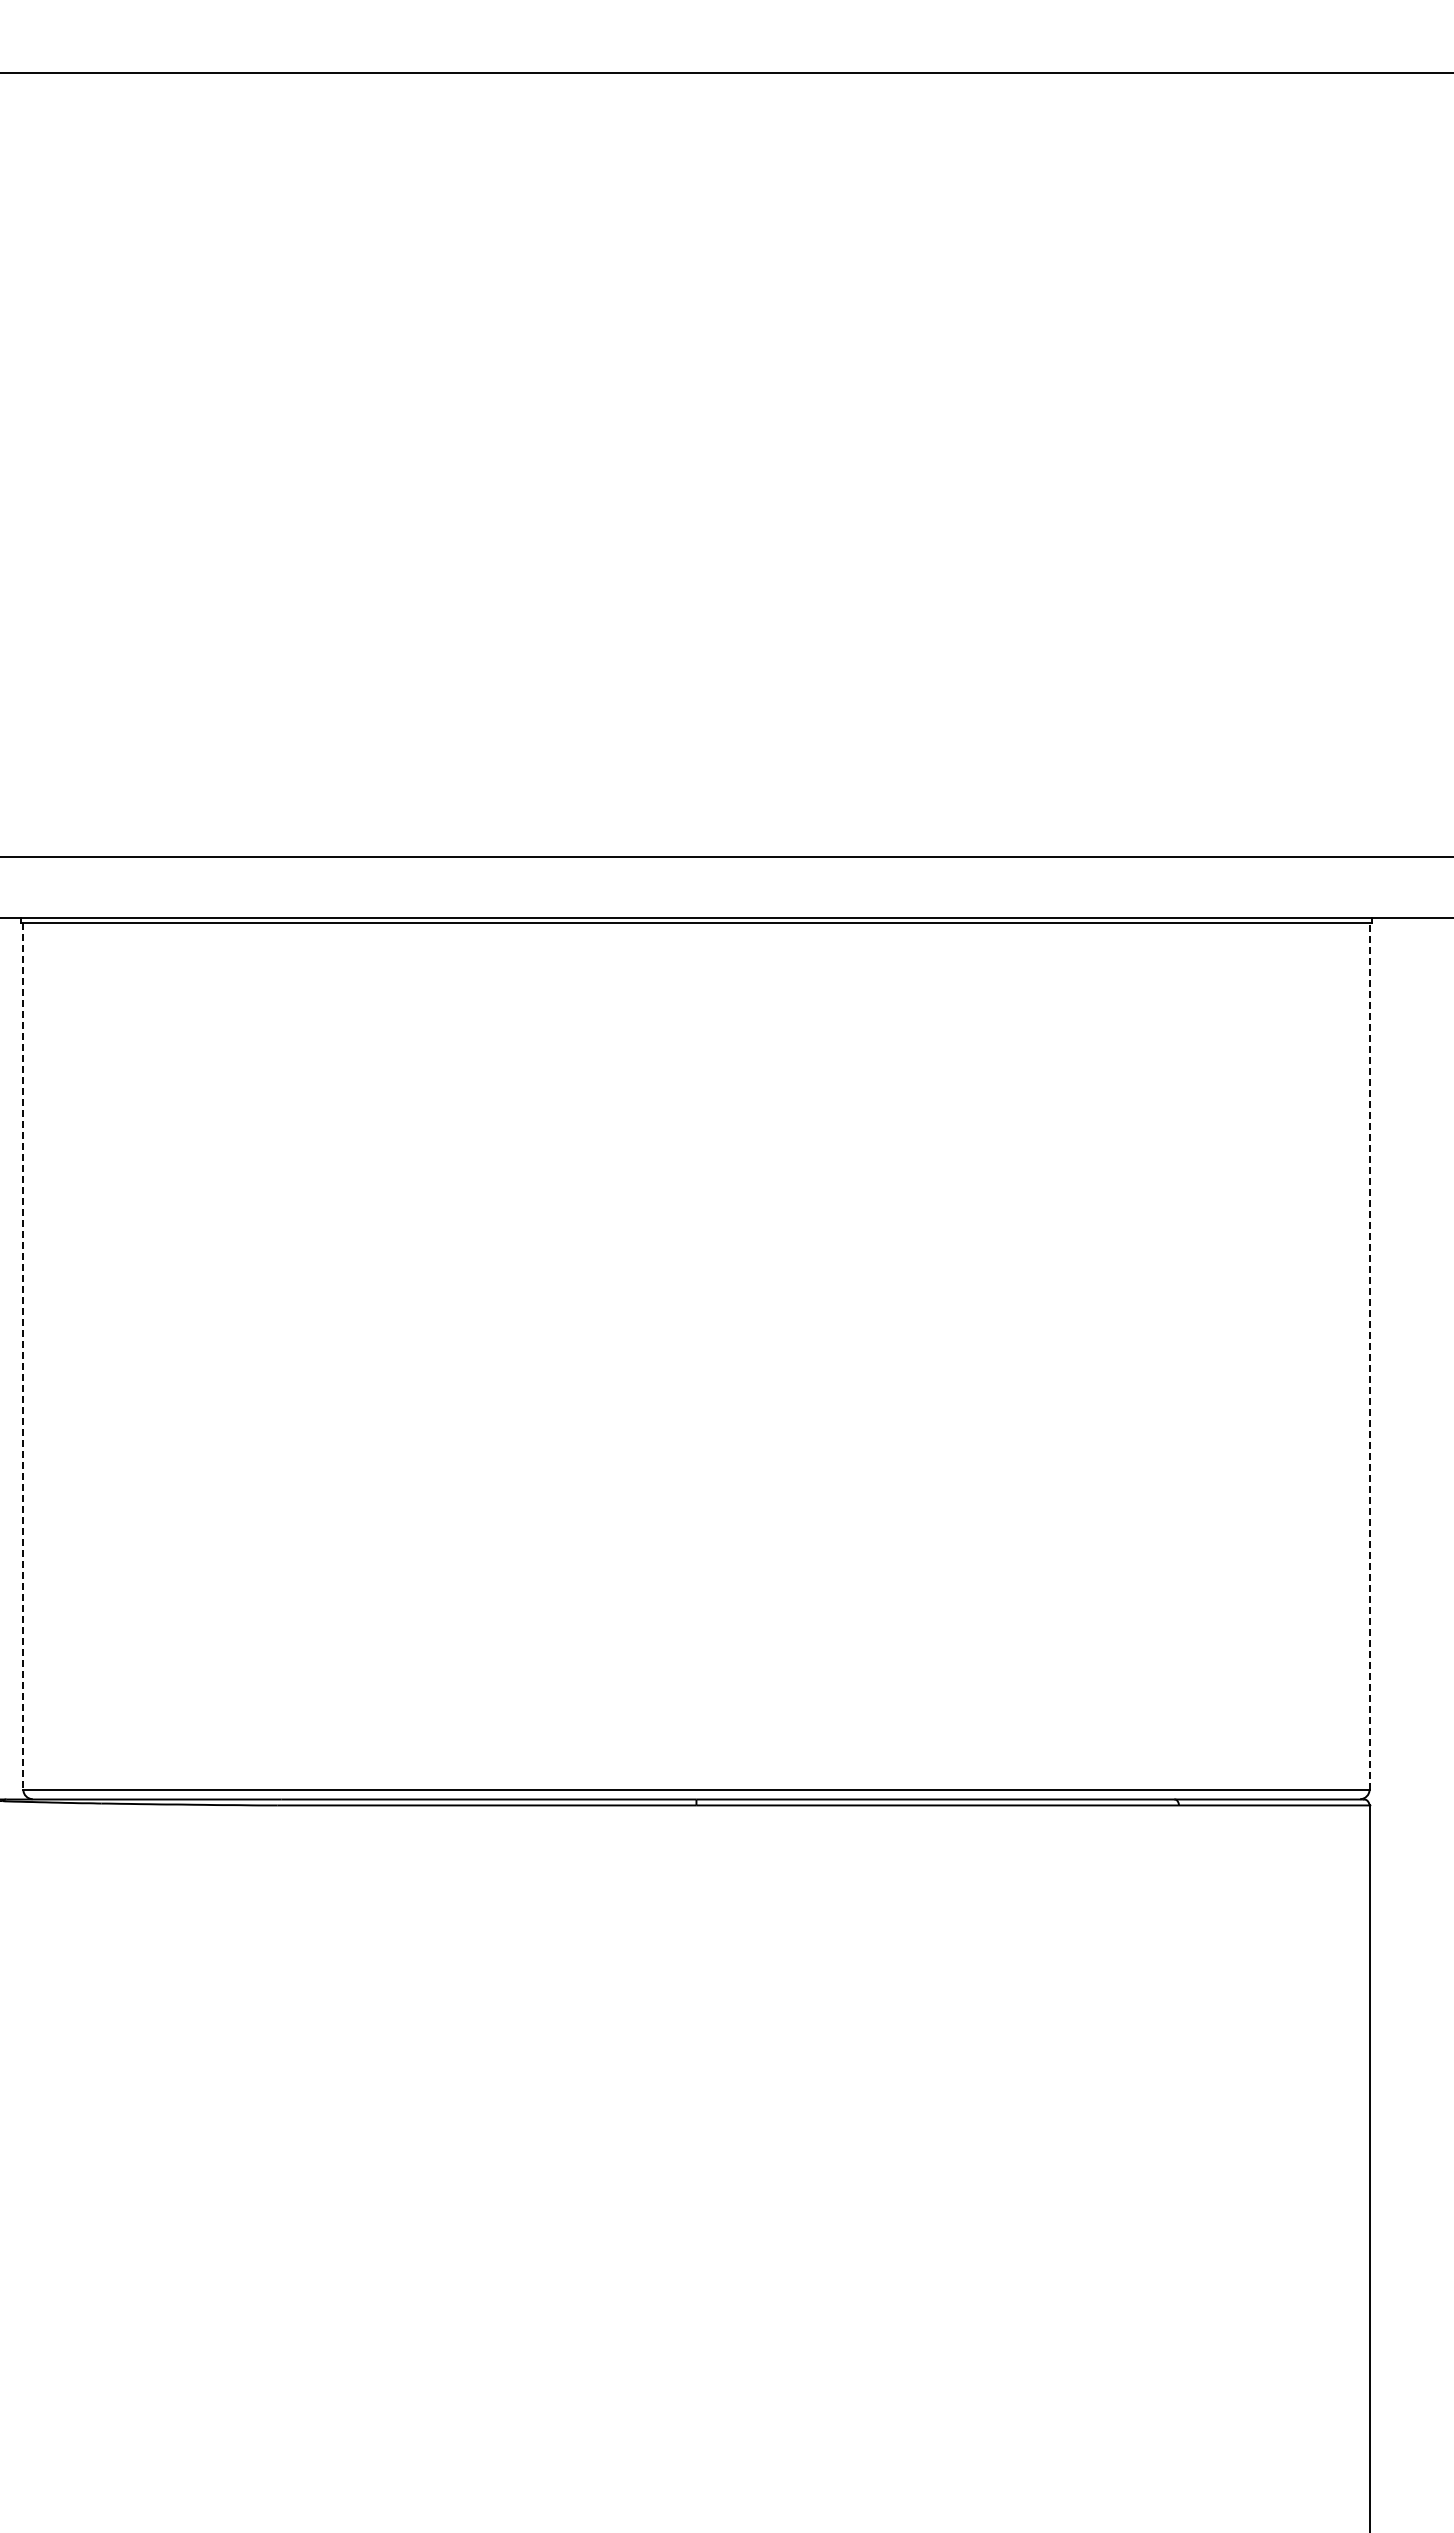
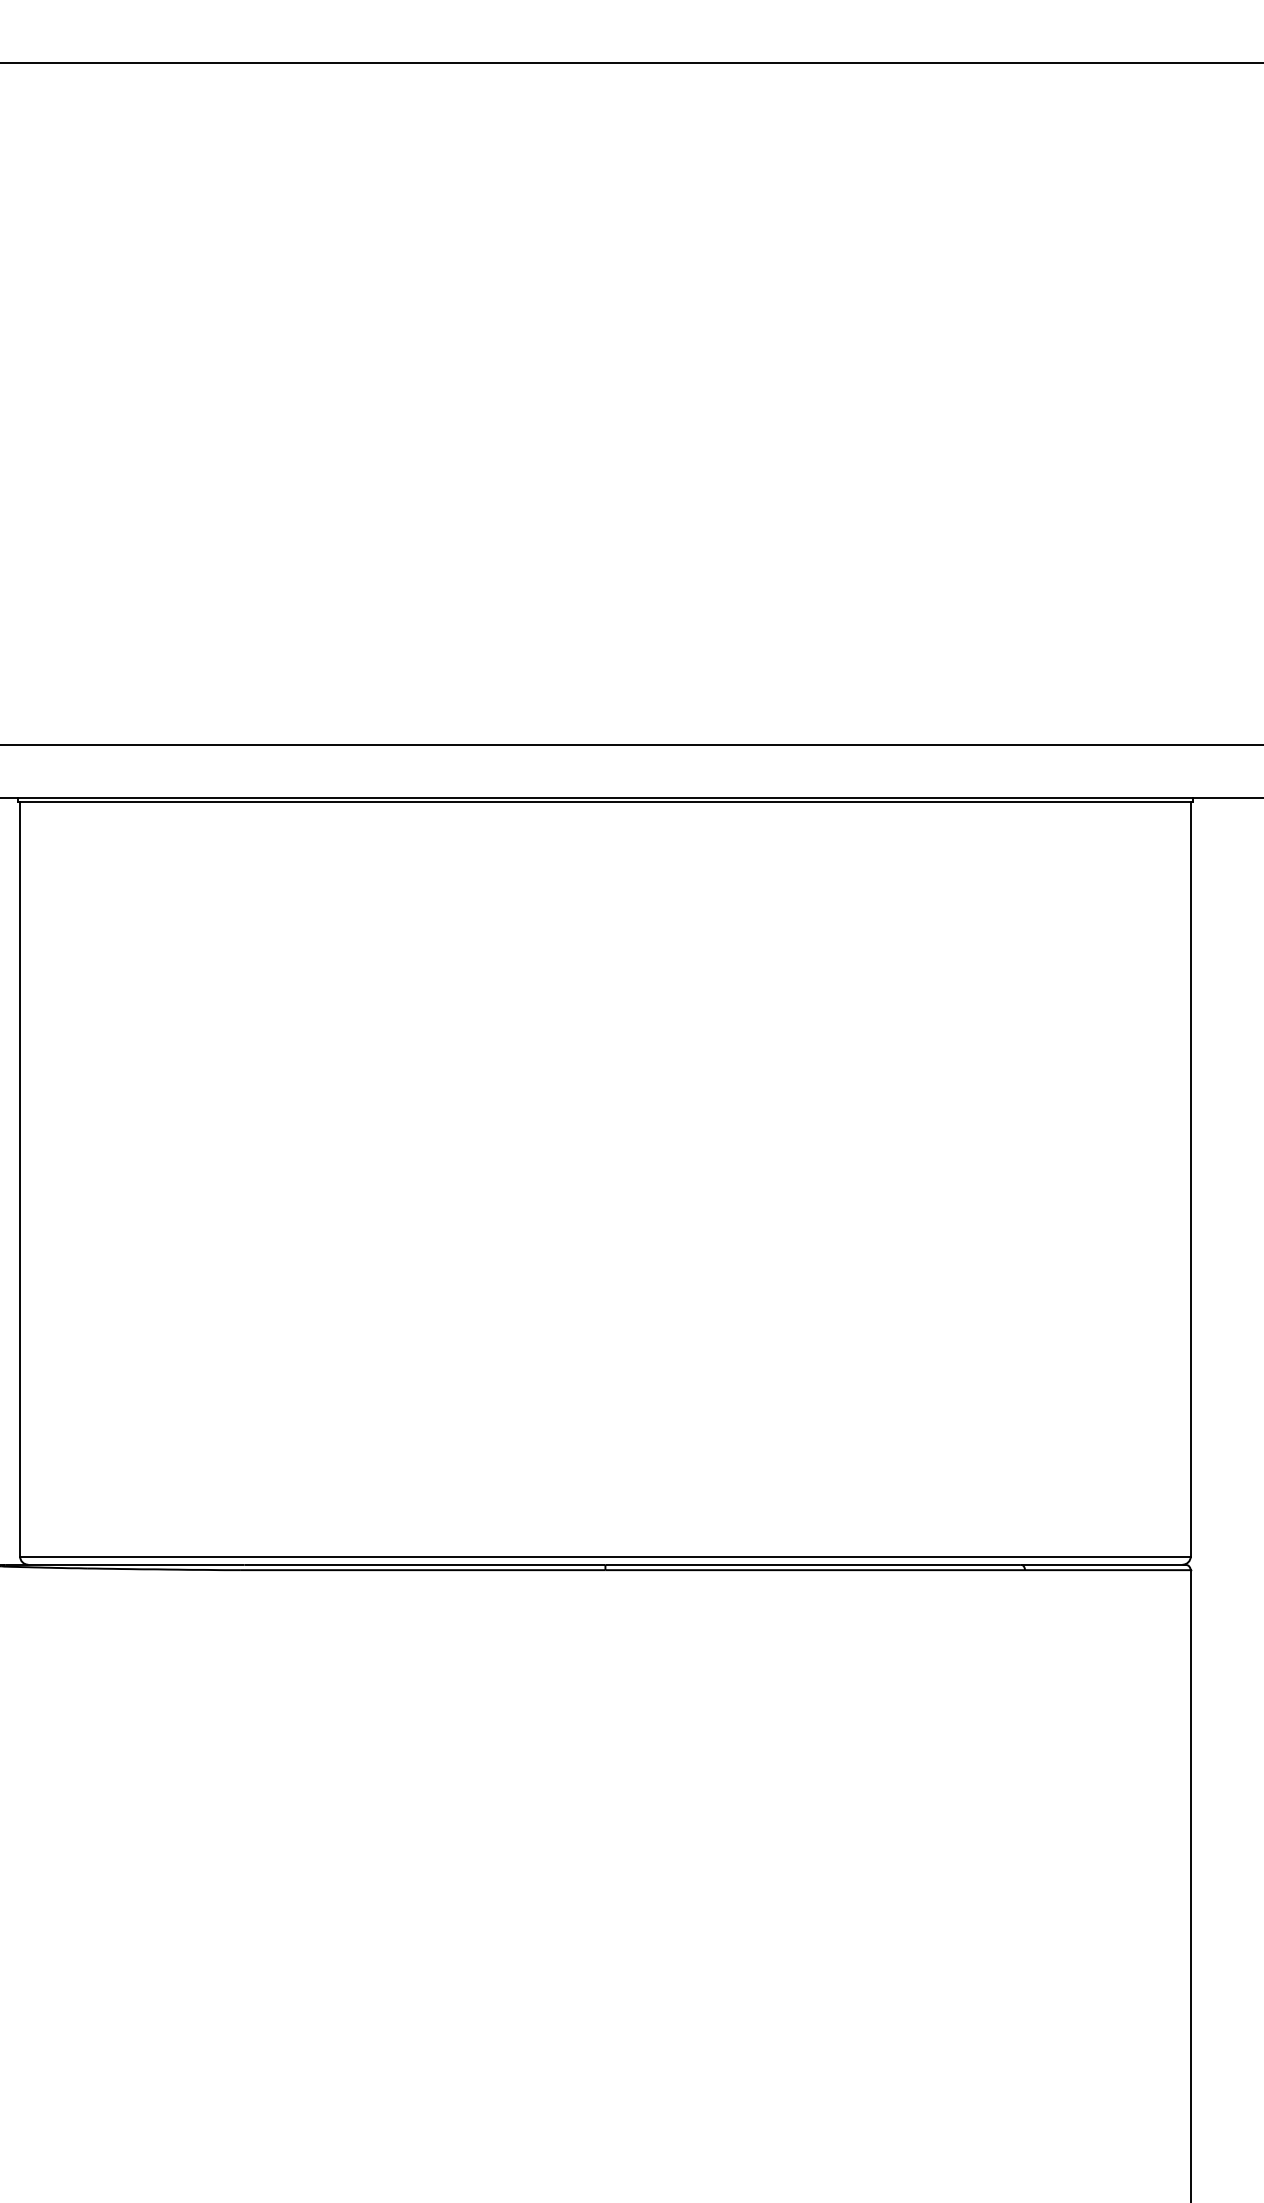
line: (23, 1356) -> (20, 1179), dashed -> solid
line: (1369, 1356) -> (1190, 1179), dashed -> solid

